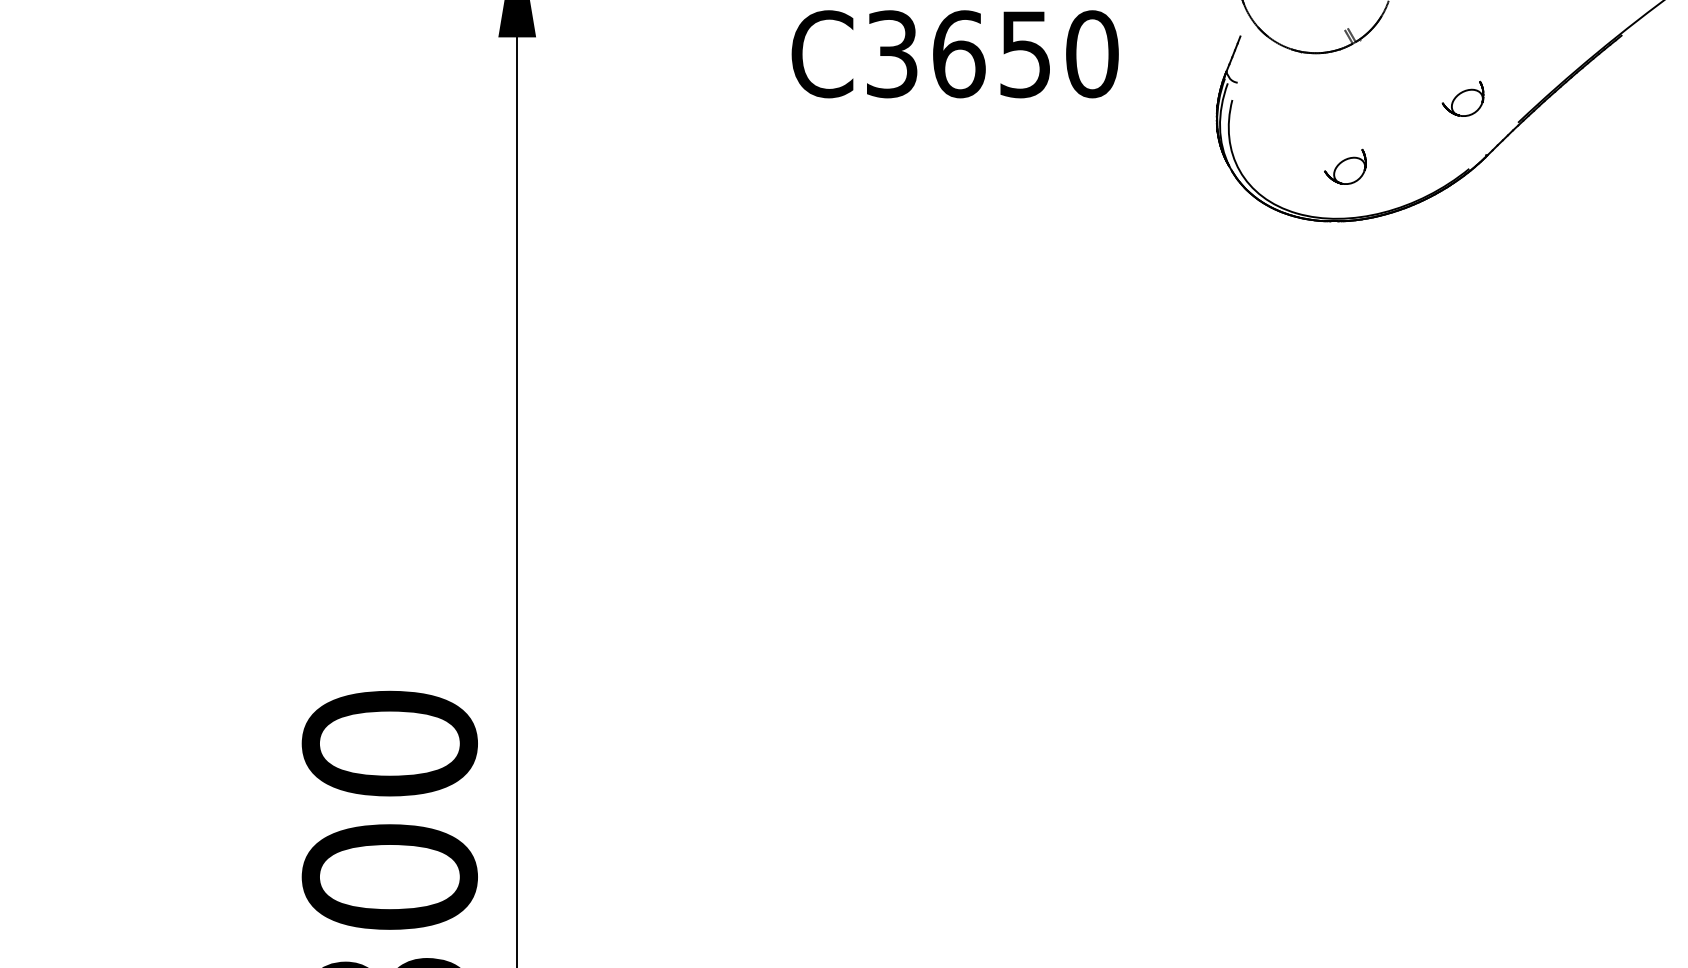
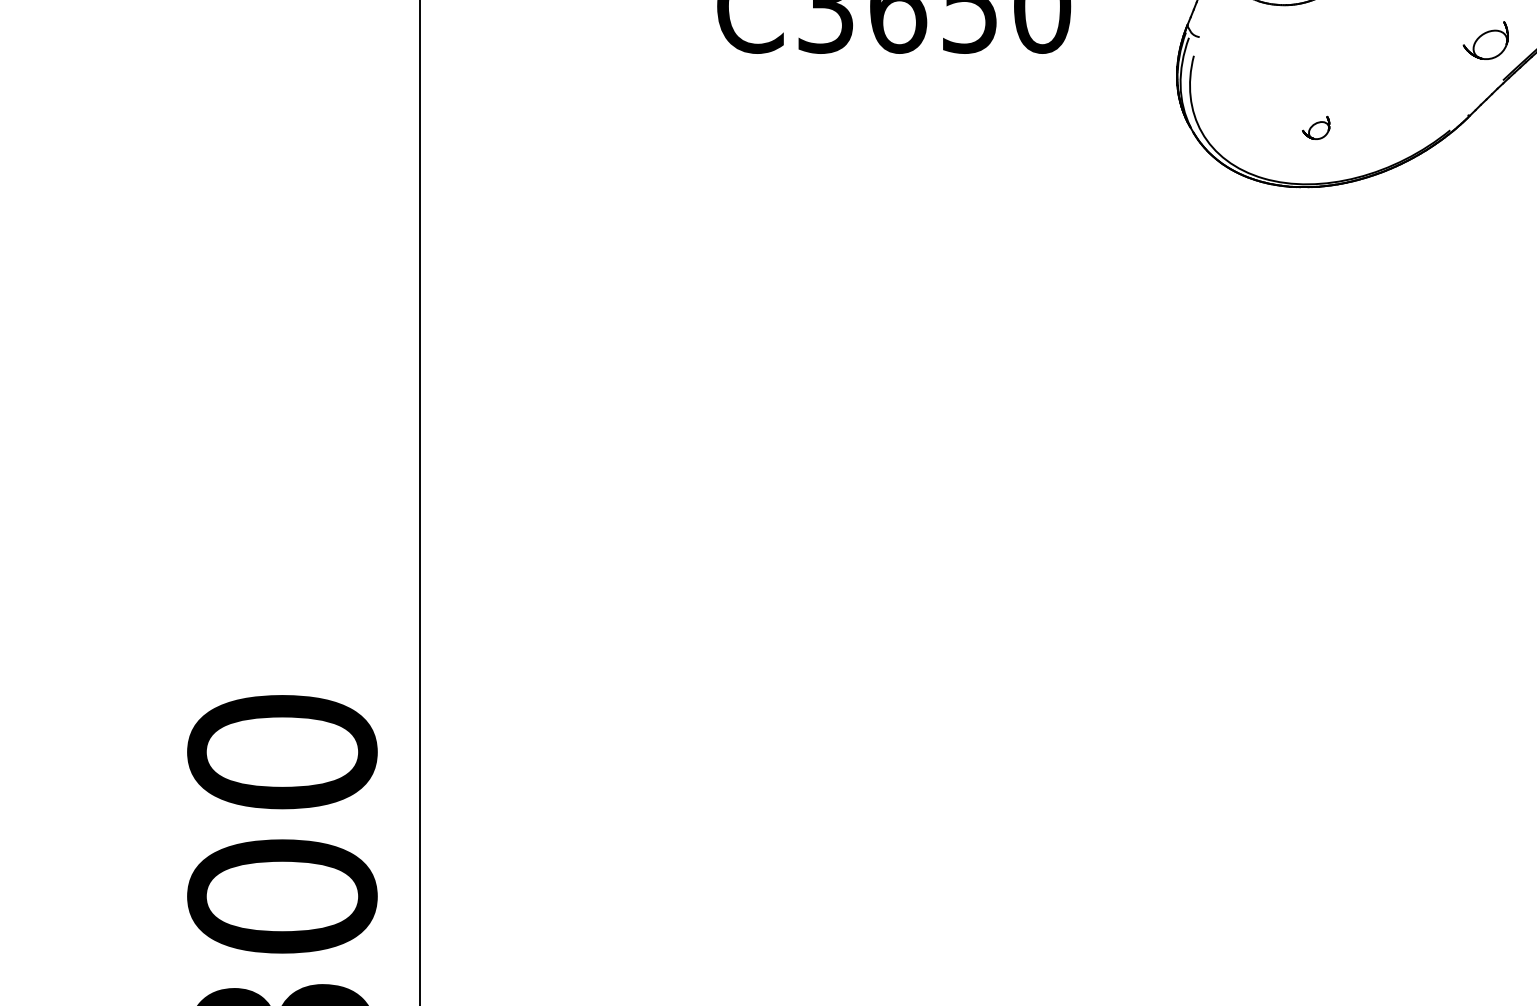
part: (1462, 98) -> (1485, 40), moved
part: (1345, 166) -> (1316, 127), size x0.6

